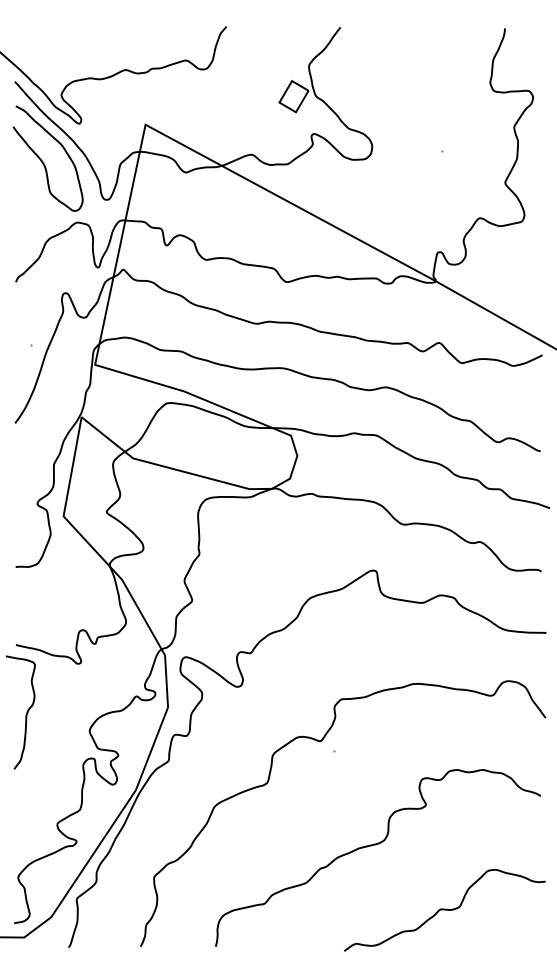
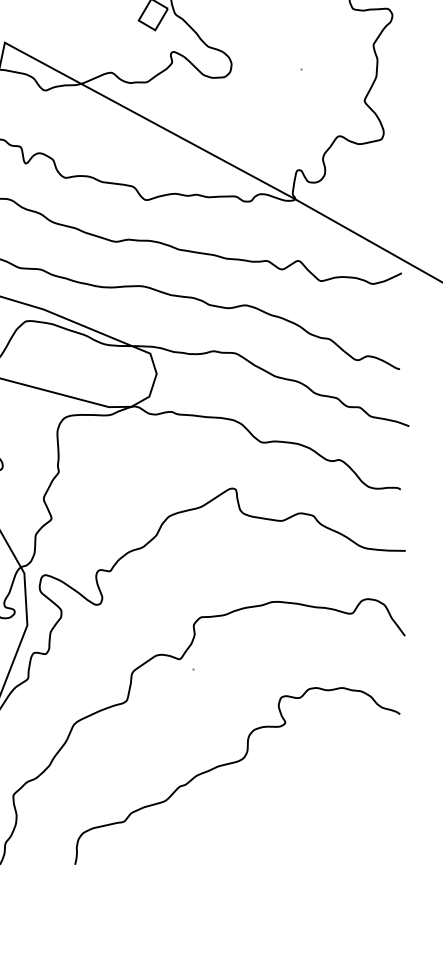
curve: (444, 909) -> (303, 827), removed

